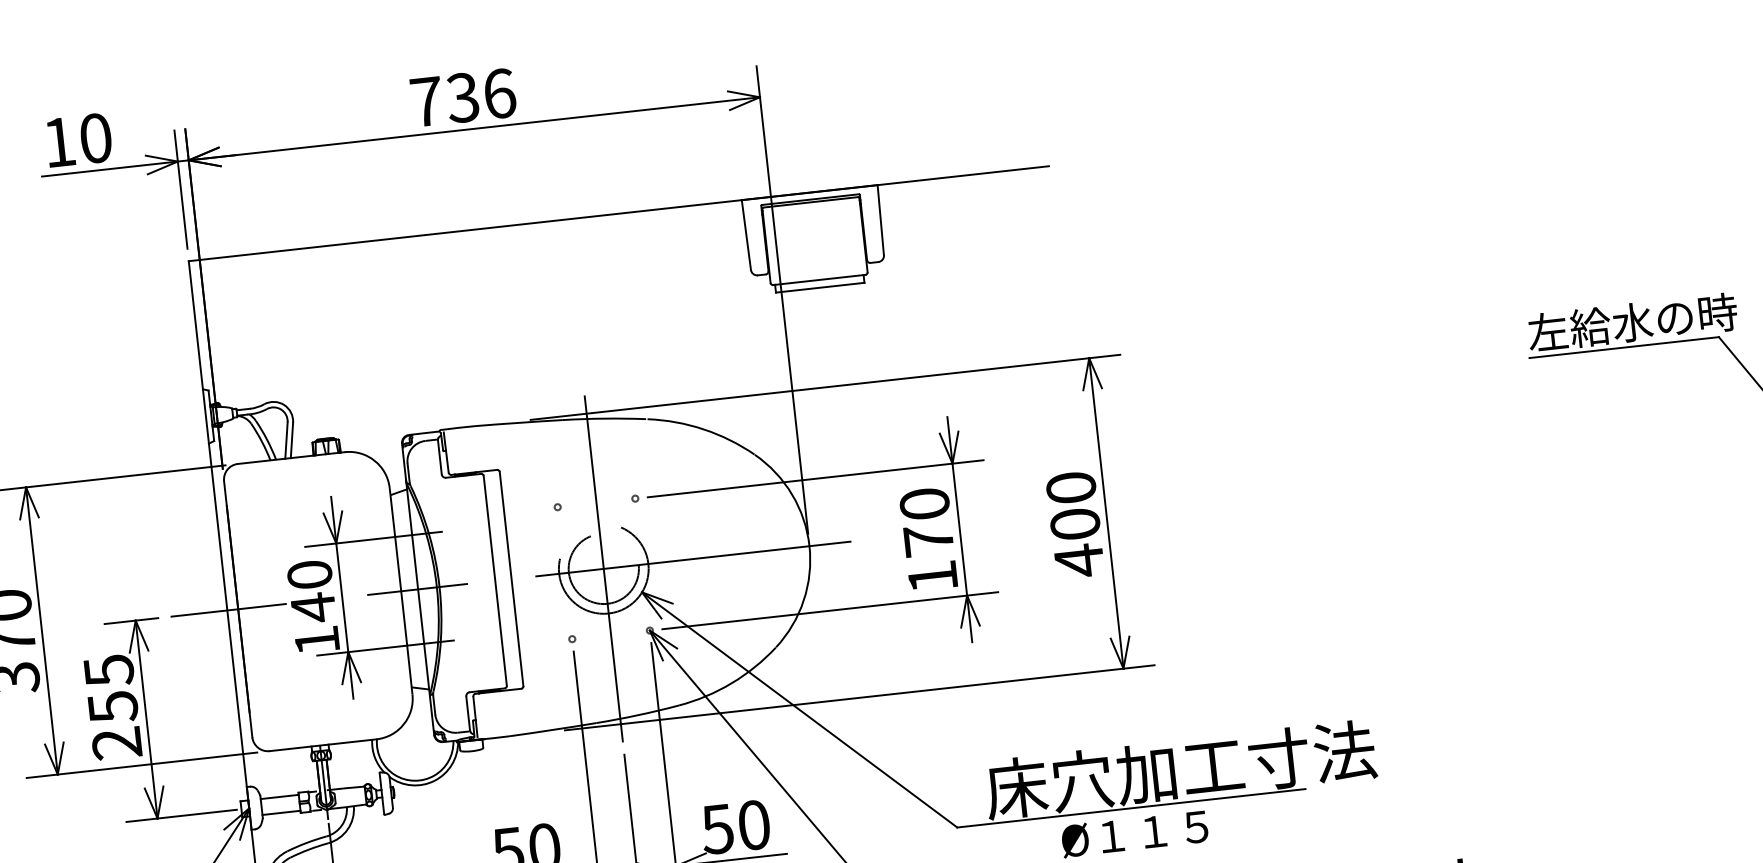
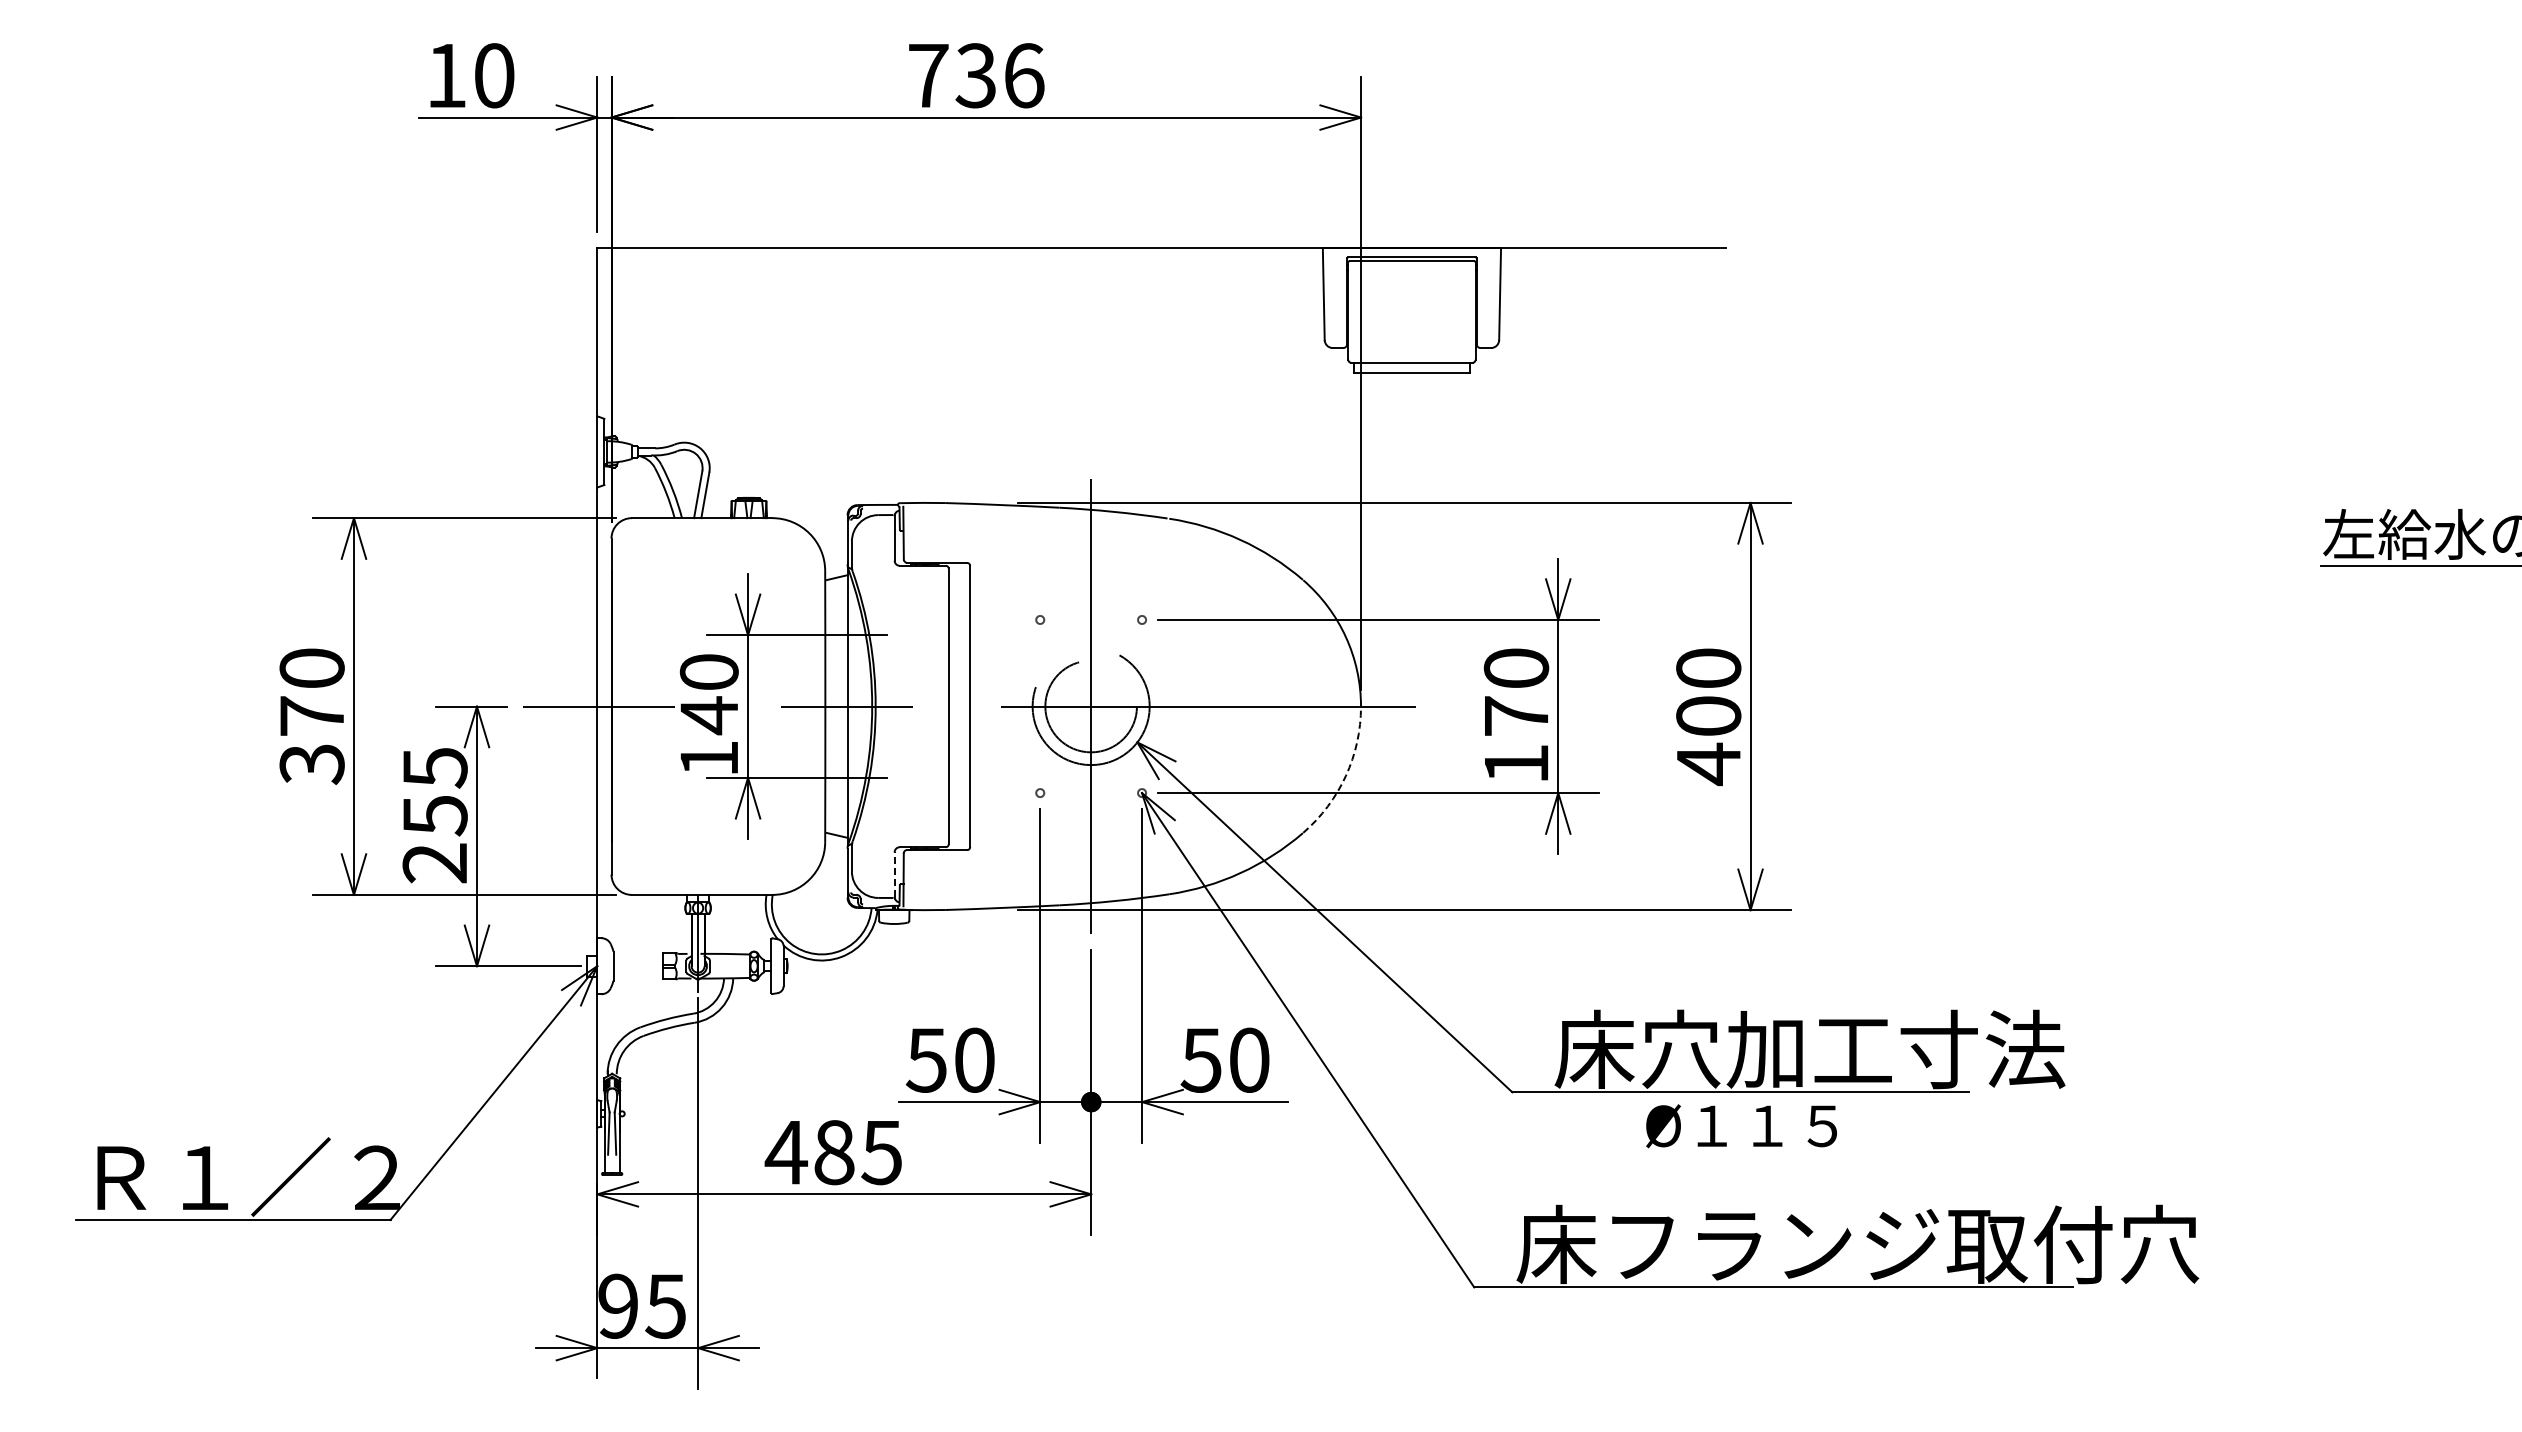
arc: (803, 600) -> (1345, 775), solid -> dashed
line: (468, 713) -> (894, 874), solid -> dashed
line: (279, 796) -> (638, 955), removed
line: (281, 812) -> (638, 976), removed

